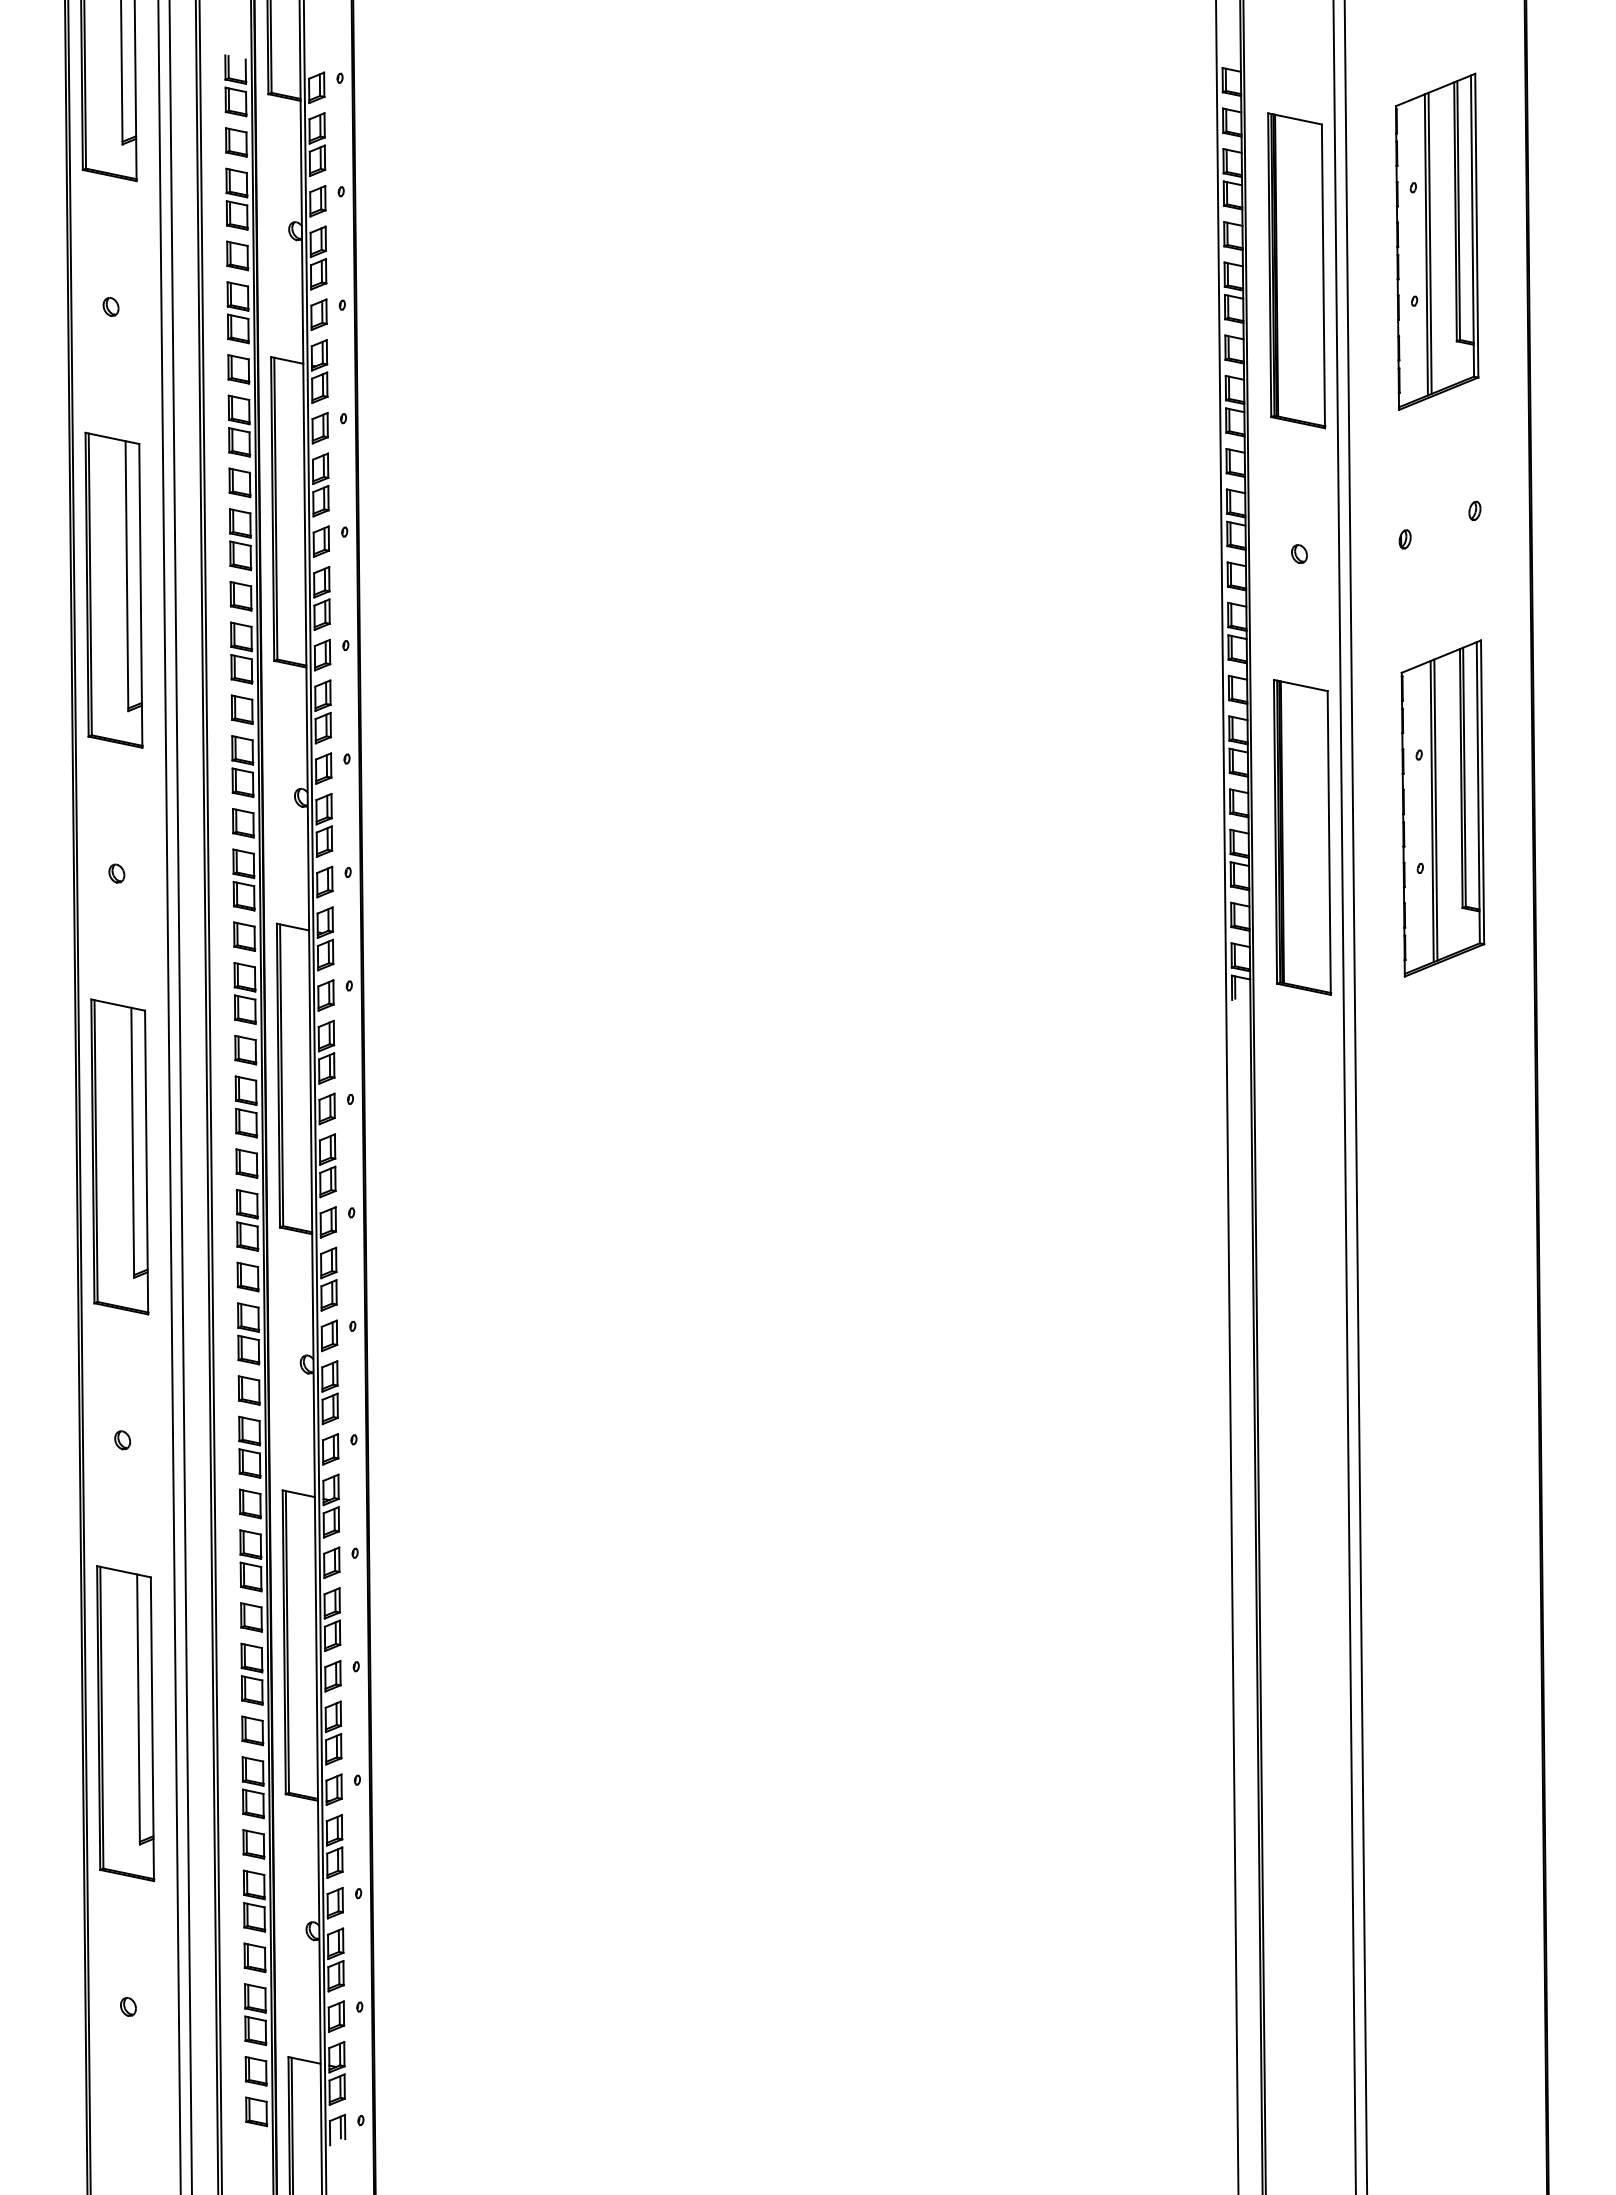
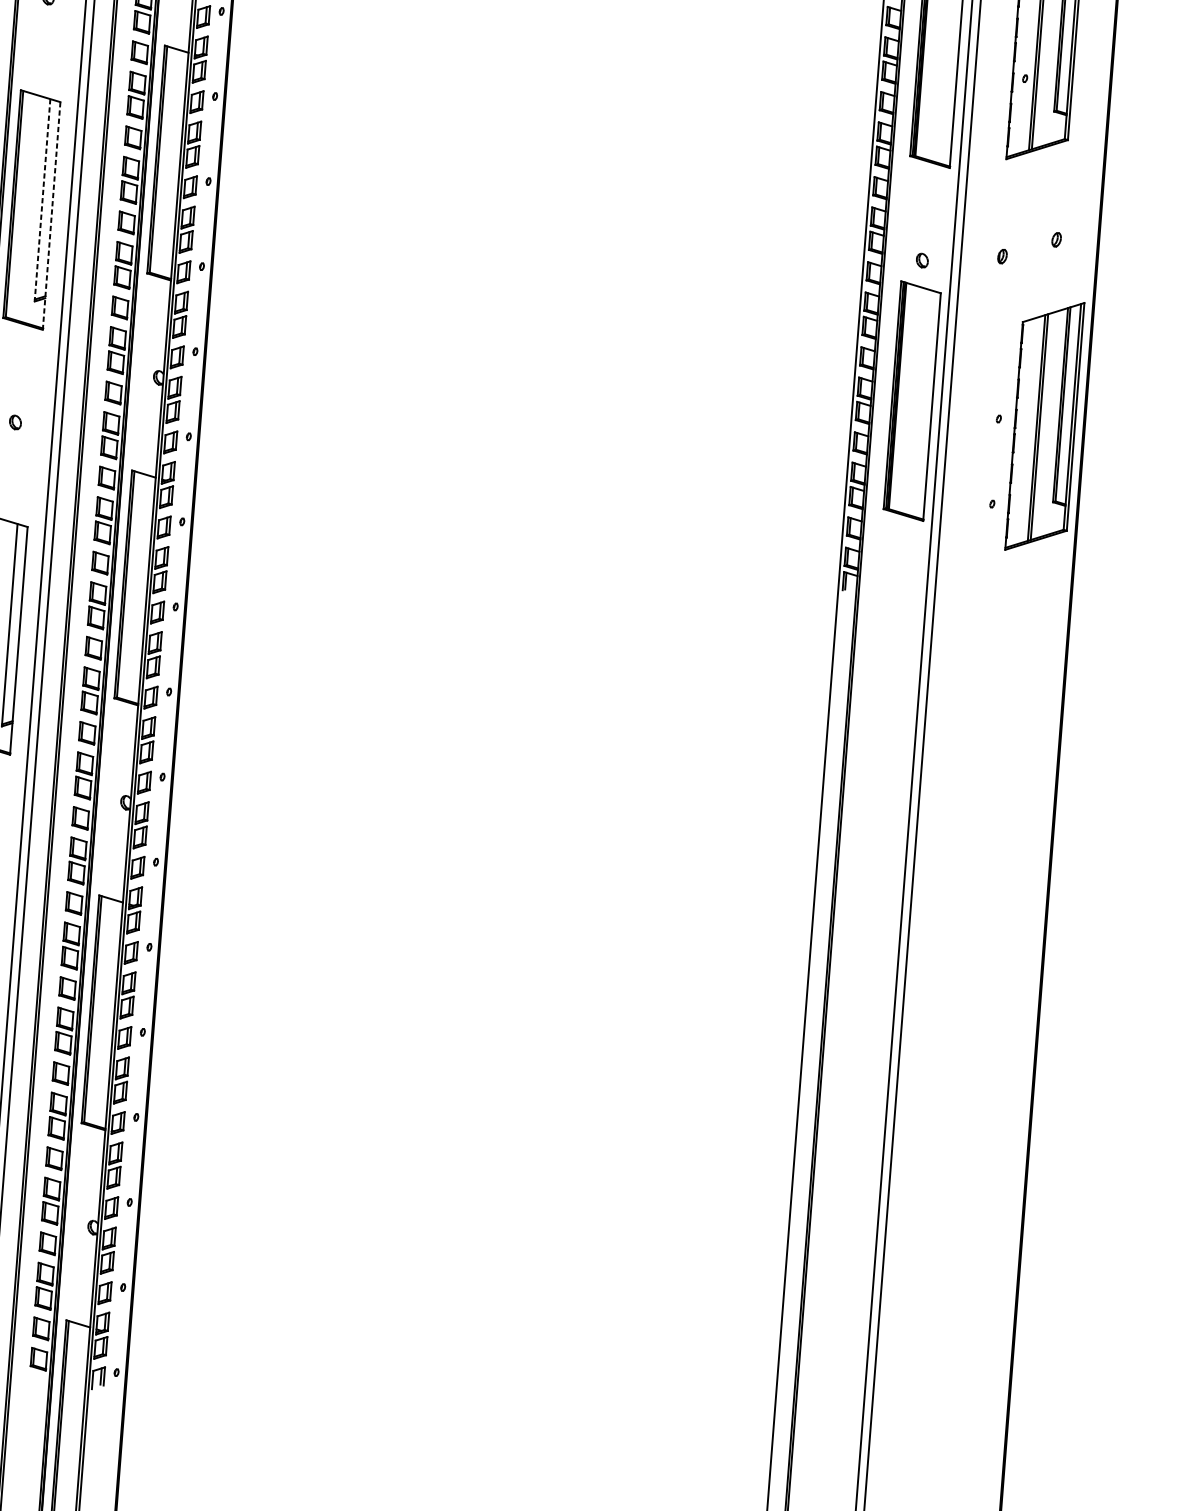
line: (126, 576) -> (42, 200), solid -> dashed
line: (140, 595) -> (51, 215), solid -> dashed
part: (1442, 808) -> (1044, 426), moved
part: (1302, 837) -> (912, 401), moved

